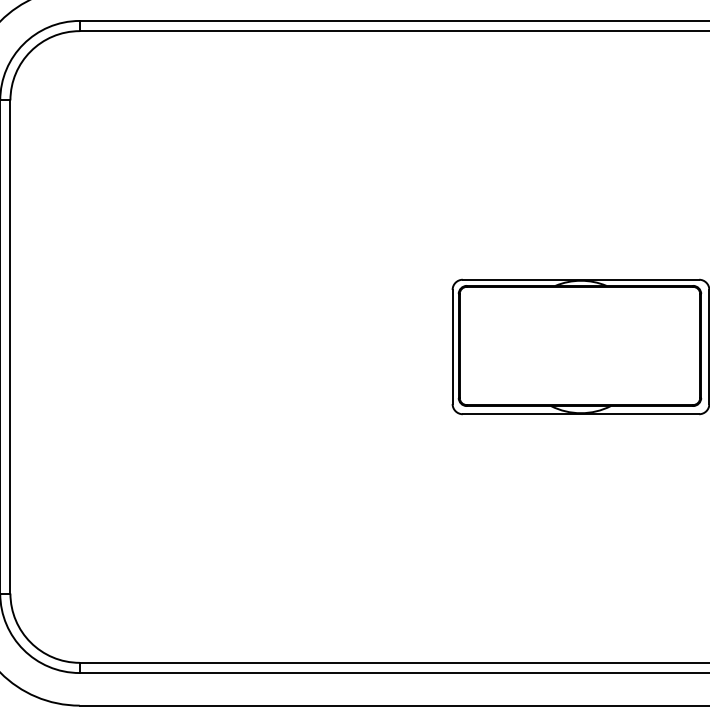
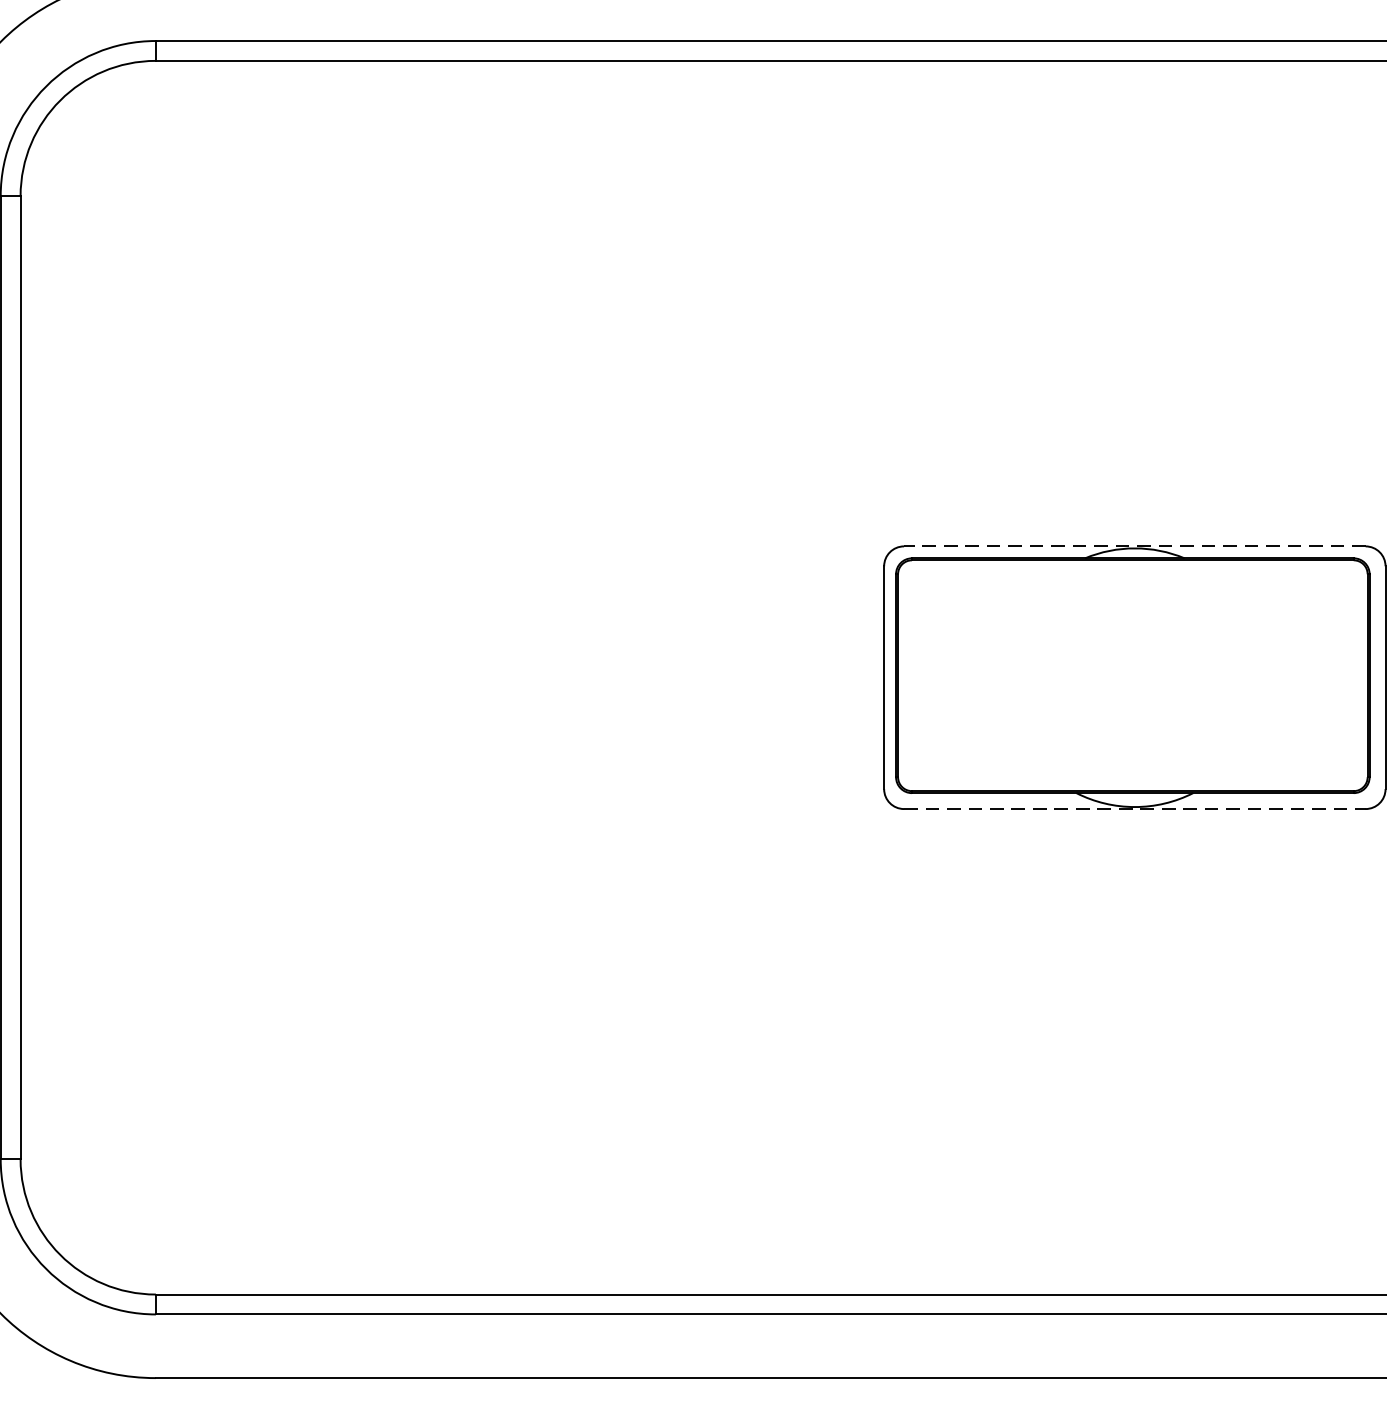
line: (580, 279) -> (1133, 545), solid -> dashed
line: (581, 414) -> (1135, 809), solid -> dashed

